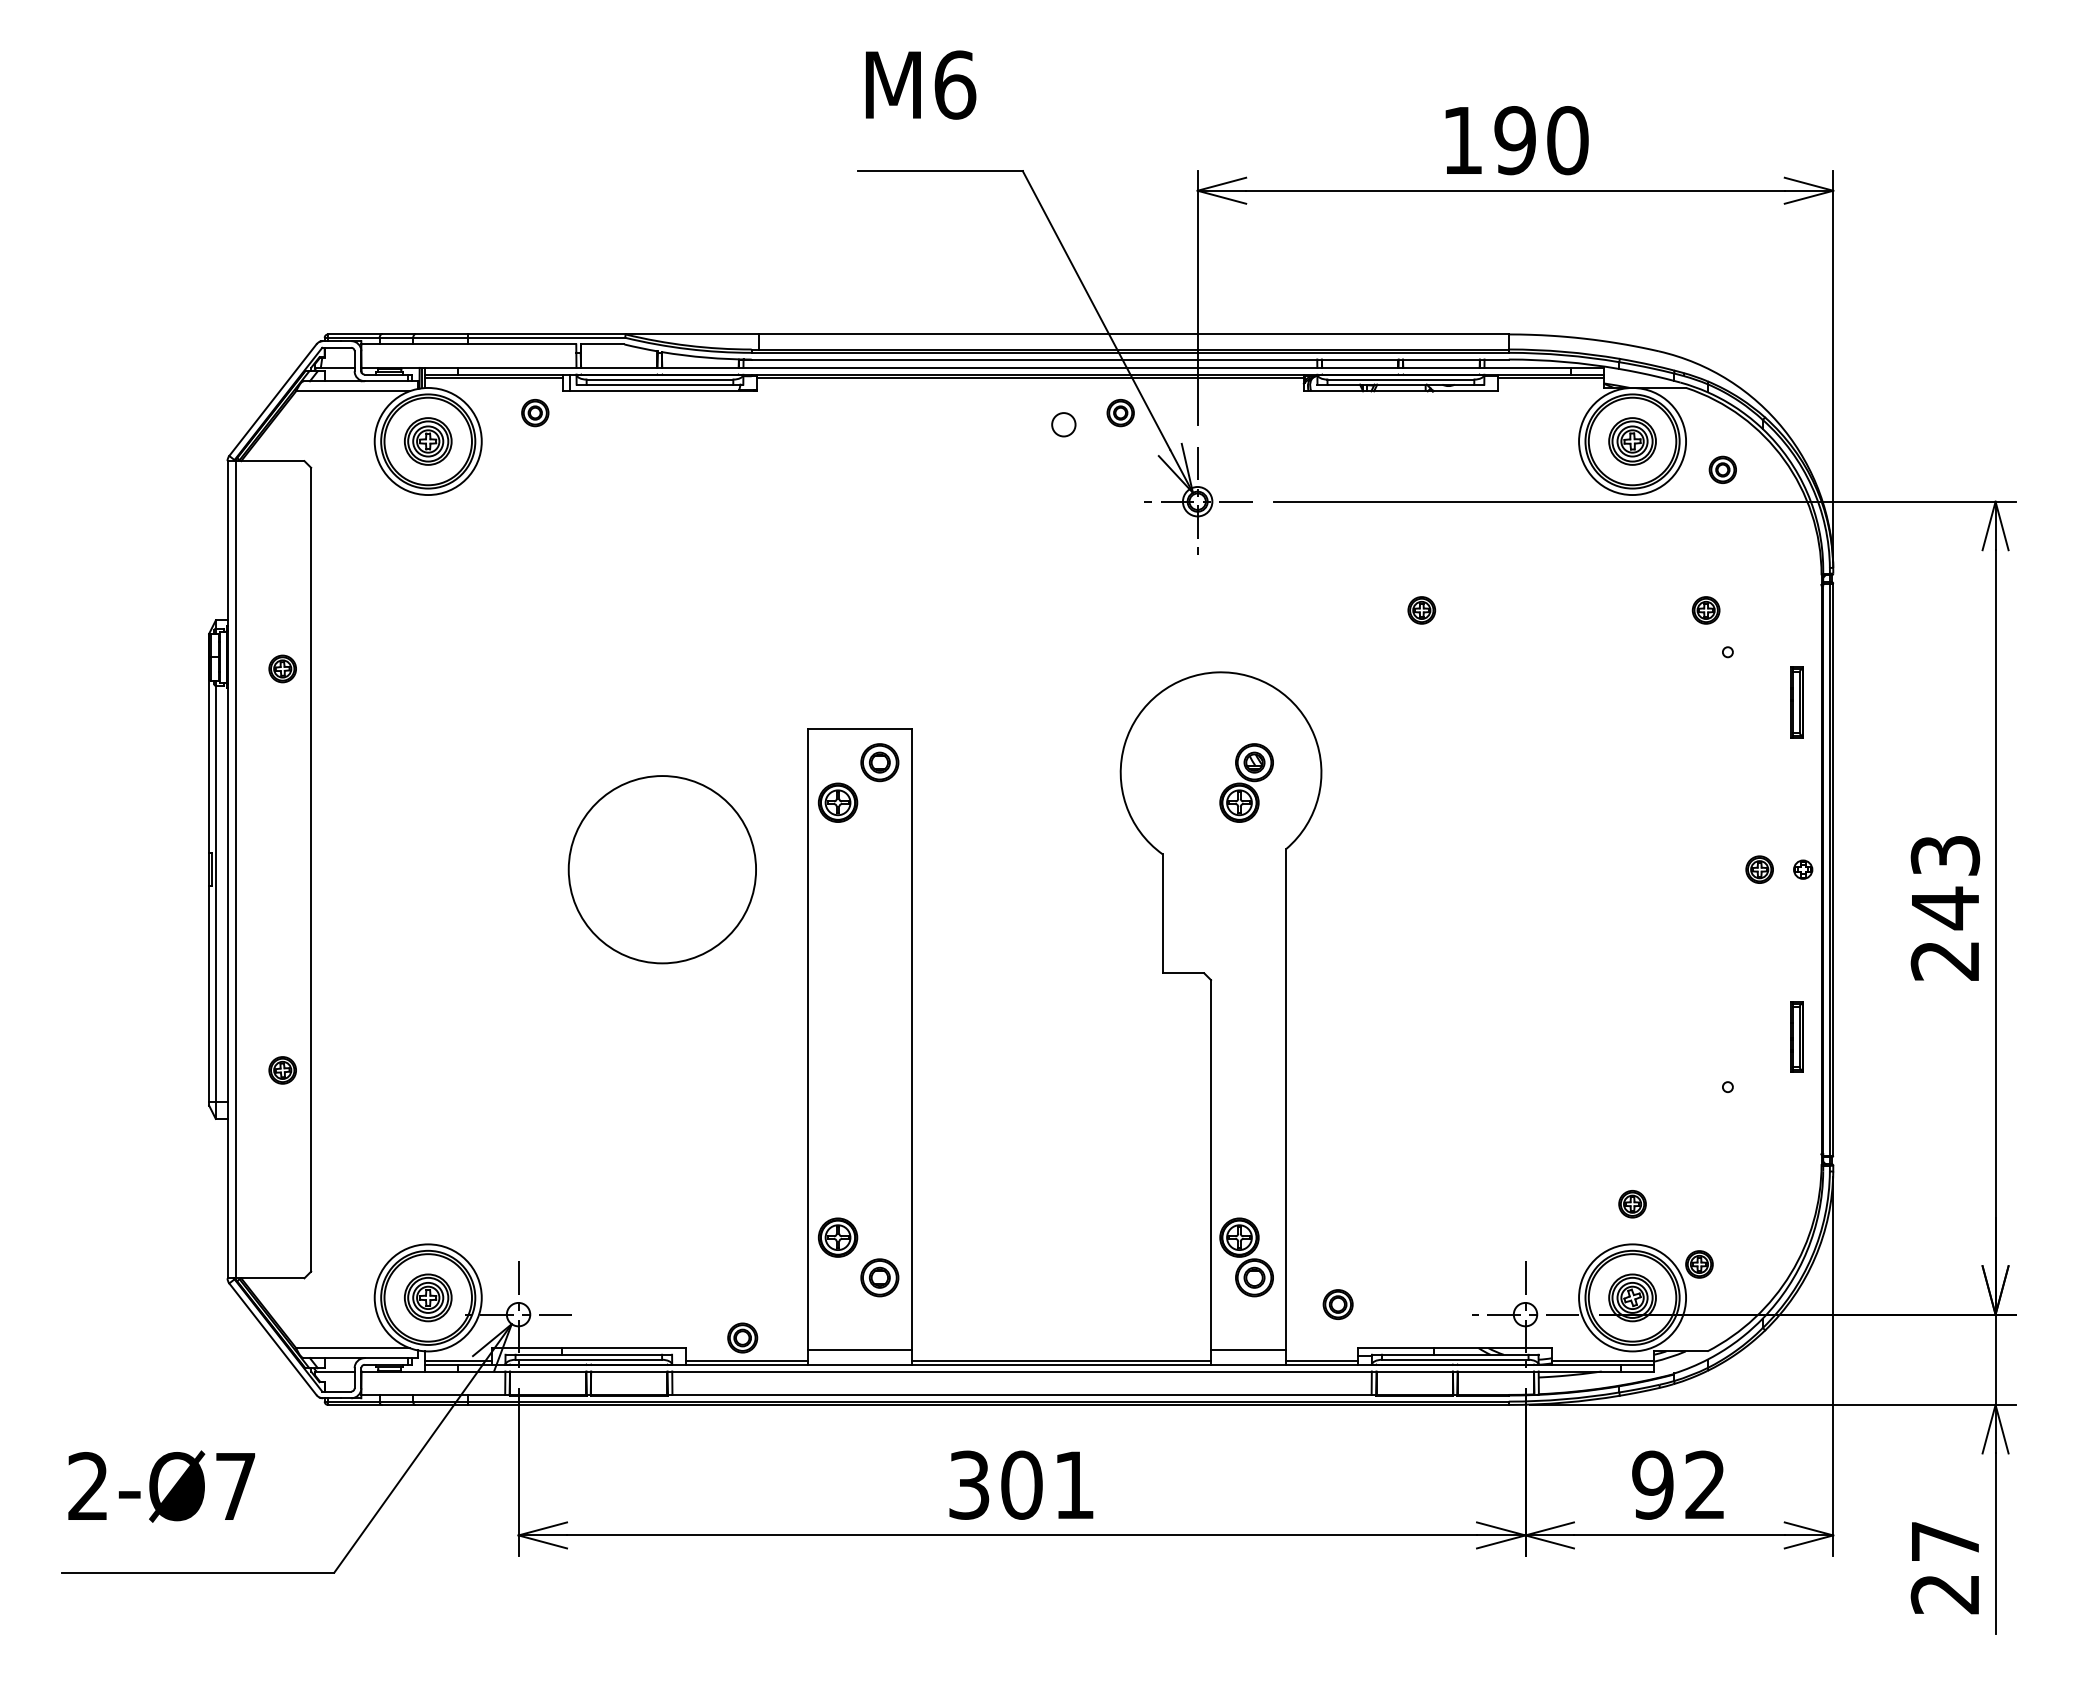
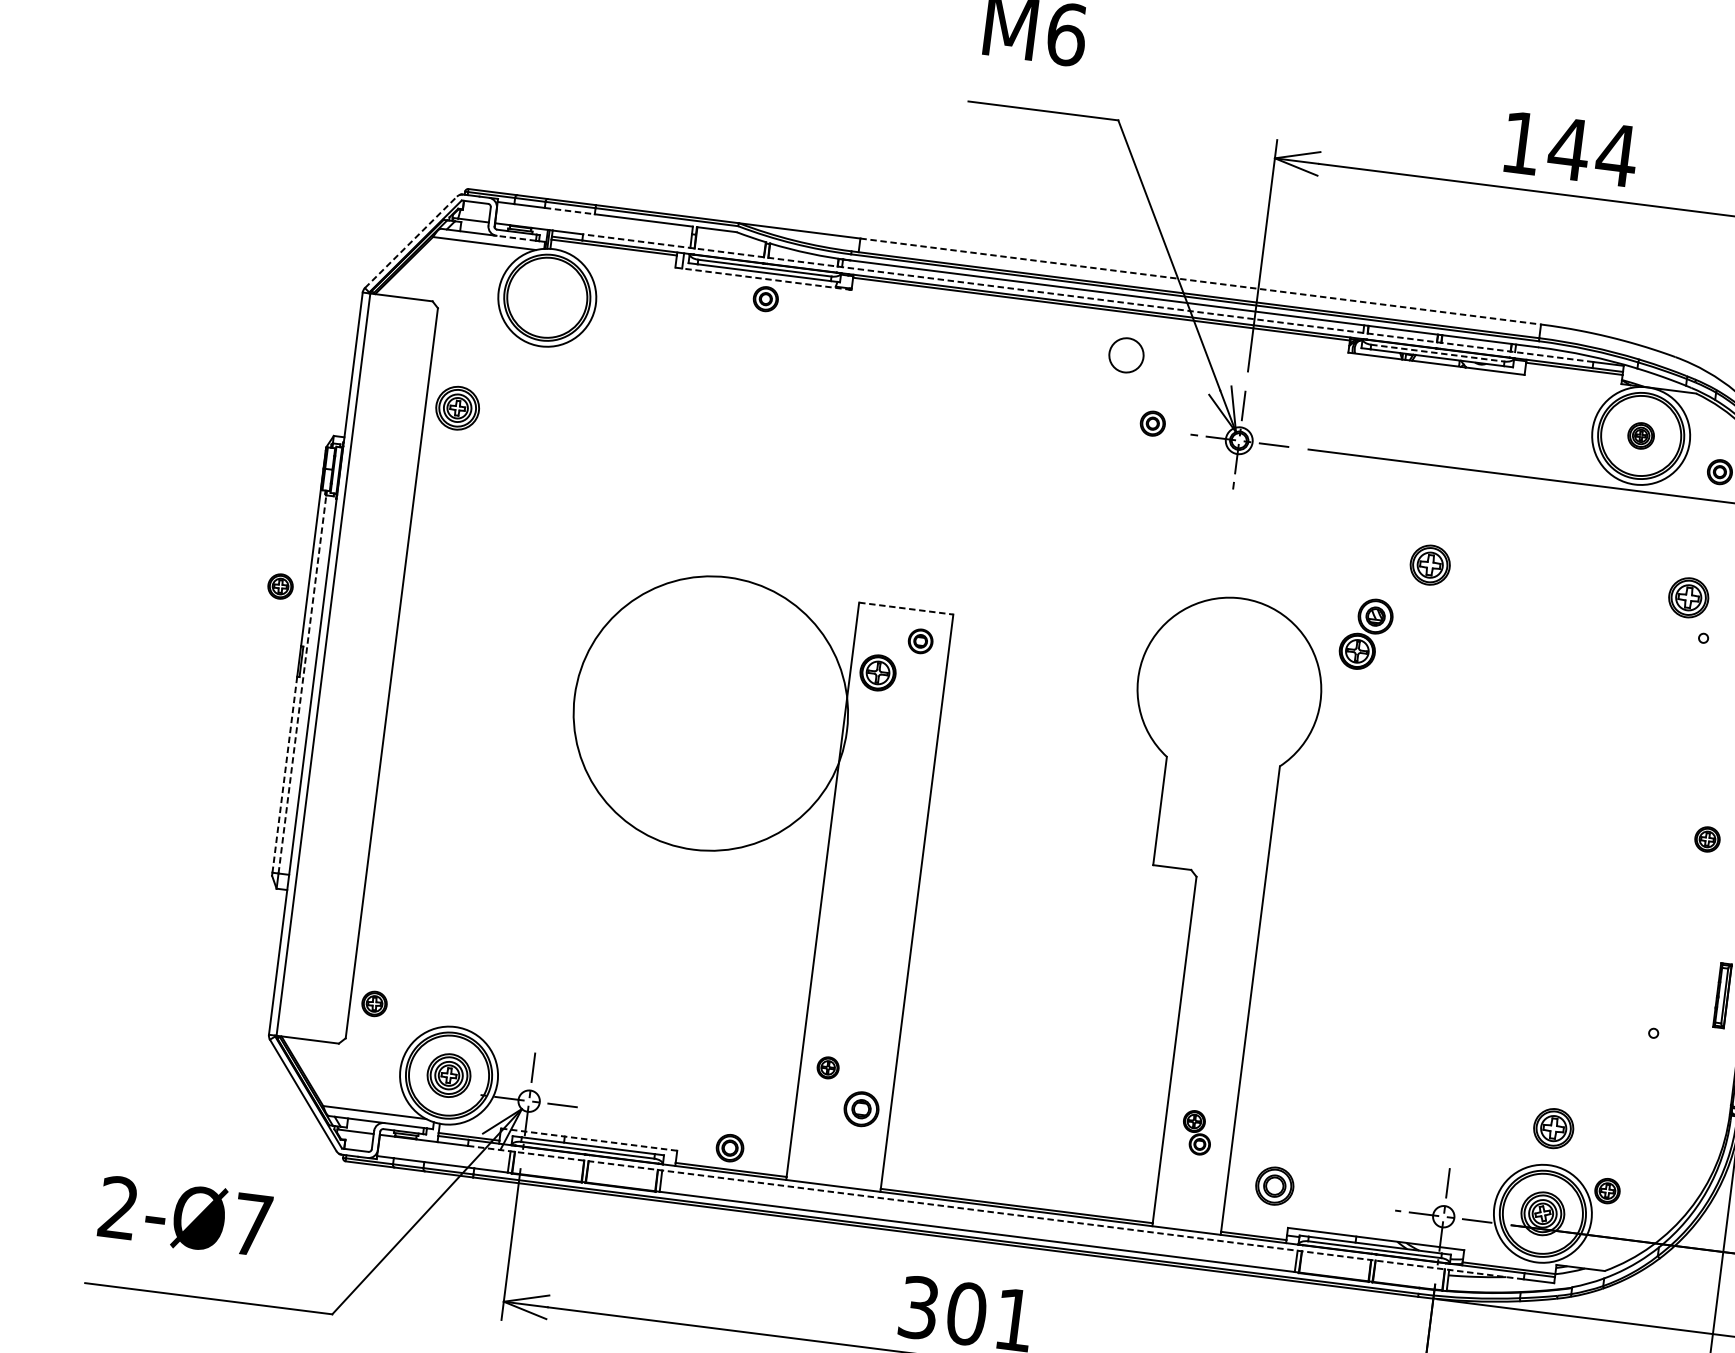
text: (1541, 140) -> (1592, 152), 190 -> 144
line: (1134, 334) -> (1201, 281), solid -> dashed
line: (440, 344) -> (569, 211), solid -> dashed
line: (1014, 367) -> (1088, 297), solid -> dashed
line: (1401, 379) -> (1438, 353), solid -> dashed
line: (386, 381) -> (516, 238), solid -> dashed
line: (659, 391) -> (763, 278), solid -> dashed
line: (272, 400) -> (410, 242), solid -> dashed
part: (535, 413) -> (766, 299), moved
part: (1120, 413) -> (1152, 424), moved
circle: (1063, 424) -> (1126, 355), size x1.6
part: (428, 441) -> (457, 408), moved
part: (1632, 441) -> (1641, 435), size x0.6
part: (1421, 610) -> (1430, 565), size x1.6
part: (1705, 610) -> (1688, 597), size x1.6
part: (282, 668) -> (280, 586), moved
line: (859, 729) -> (905, 608), solid -> dashed
part: (879, 762) -> (920, 641), size x0.7
part: (1246, 782) -> (1366, 633), moved
circle: (662, 869) -> (710, 713), size x1.6
line: (215, 893) -> (302, 683), solid -> dashed
line: (209, 994) -> (285, 774), solid -> dashed
part: (282, 1070) -> (374, 1004), moved
part: (1632, 1204) -> (1553, 1128), size x1.6
part: (837, 1237) -> (827, 1067), size x0.6
part: (1246, 1257) -> (1196, 1132), size x0.6
part: (1337, 1304) -> (1274, 1185), size x1.4
line: (589, 1348) -> (589, 1140), solid -> dashed
line: (859, 1349) -> (834, 1171), removed
line: (1248, 1349) -> (1188, 1216), removed
line: (1040, 1371) -> (996, 1212), solid -> dashed

